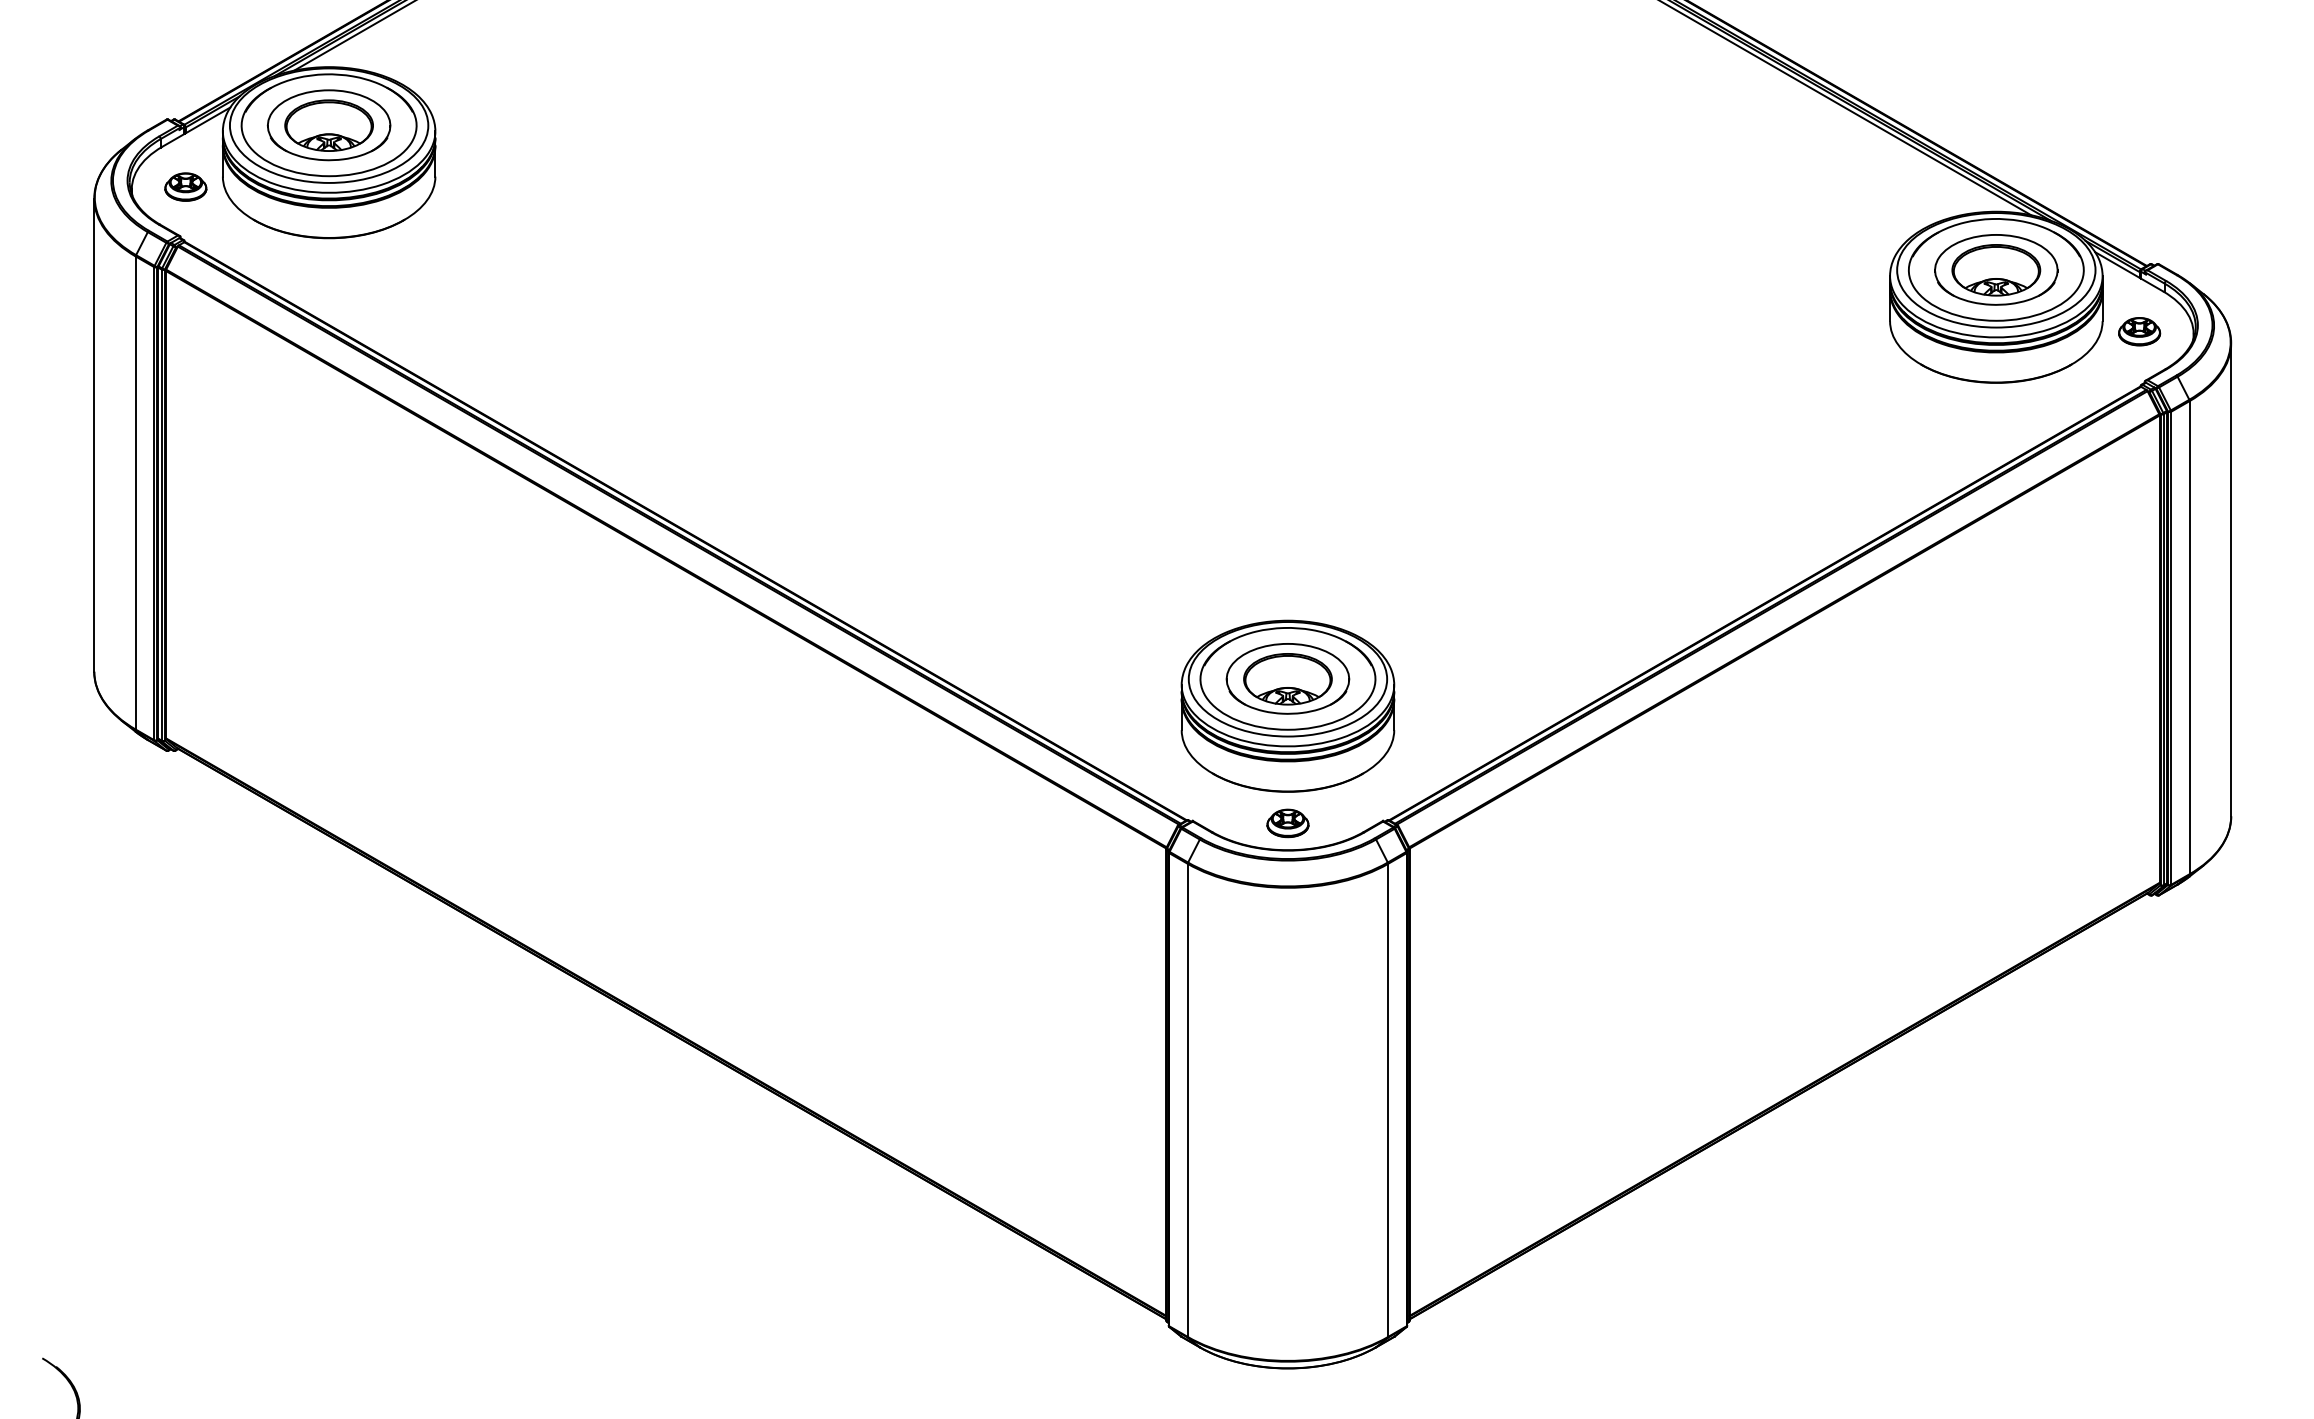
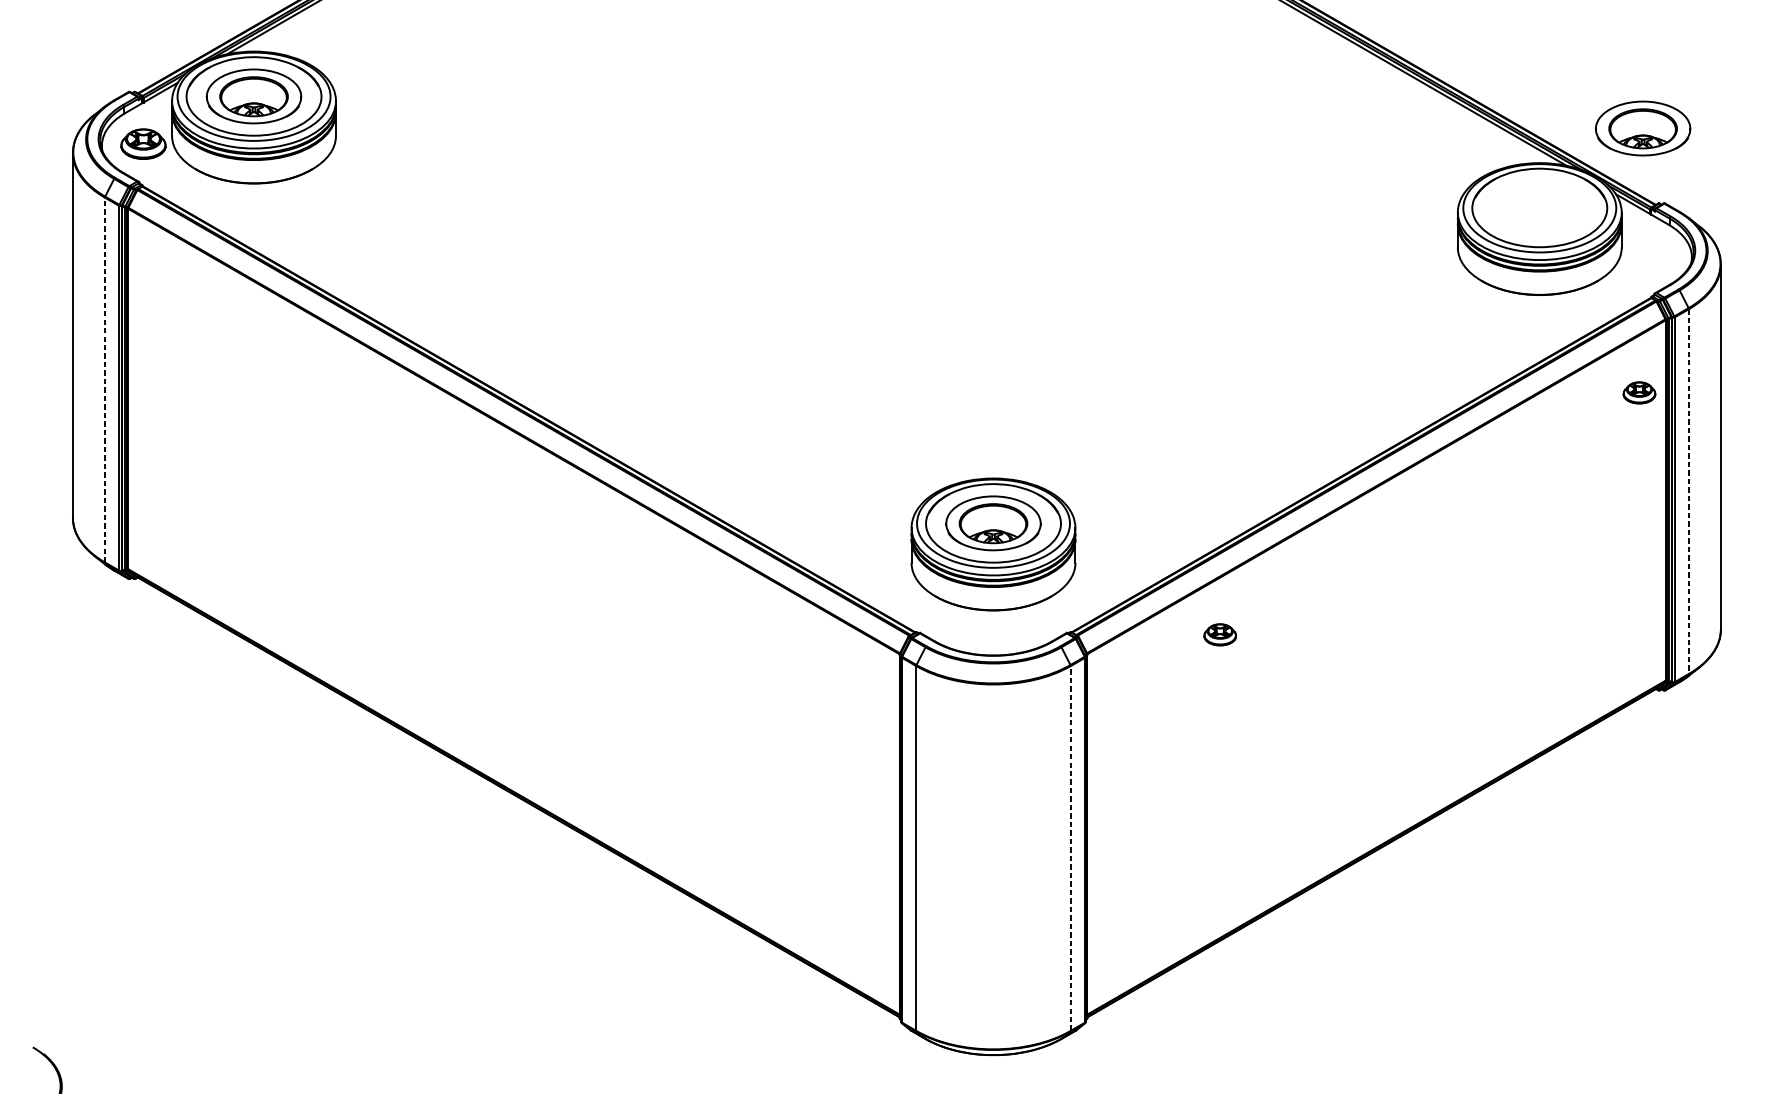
part: (185, 186) -> (143, 143), size x1.4
part: (1996, 269) -> (1643, 128), moved
part: (2139, 331) -> (1639, 392), moved
line: (135, 493) -> (104, 380), solid -> dashed
line: (2189, 637) -> (1688, 491), solid -> dashed
part: (1287, 823) -> (1219, 634), moved
line: (1388, 1100) -> (1071, 848), solid -> dashed

